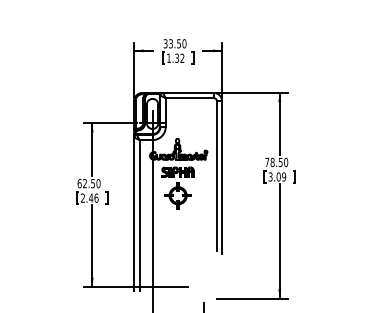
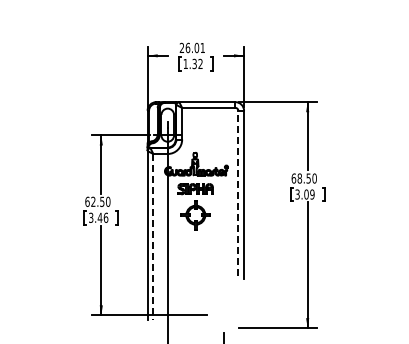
text: (175, 43) -> (192, 47), 33.50 -> 26.01
text: (266, 162) -> (293, 178), 78.50 -> 68.50
line: (216, 176) -> (238, 193), solid -> dashed
text: (83, 197) -> (91, 217), 2.46 -> 3.46
line: (139, 215) -> (153, 236), solid -> dashed

